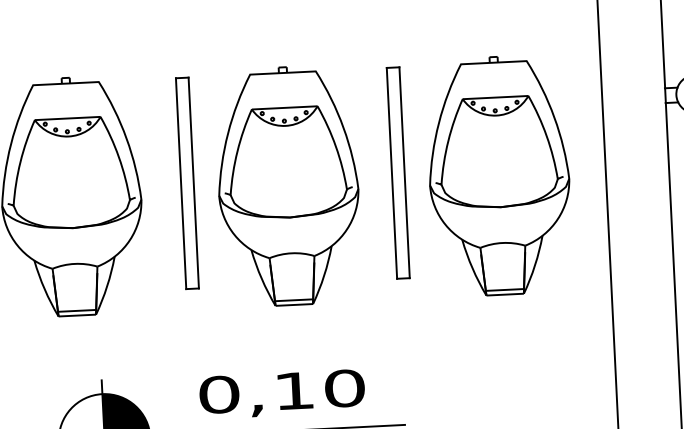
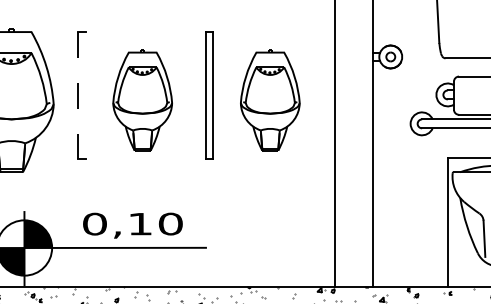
part: (499, 175) -> (270, 100), size x0.7
line: (193, 182) -> (85, 95), removed
line: (181, 183) -> (78, 95), solid -> dashed
part: (288, 186) -> (142, 100), size x0.7

